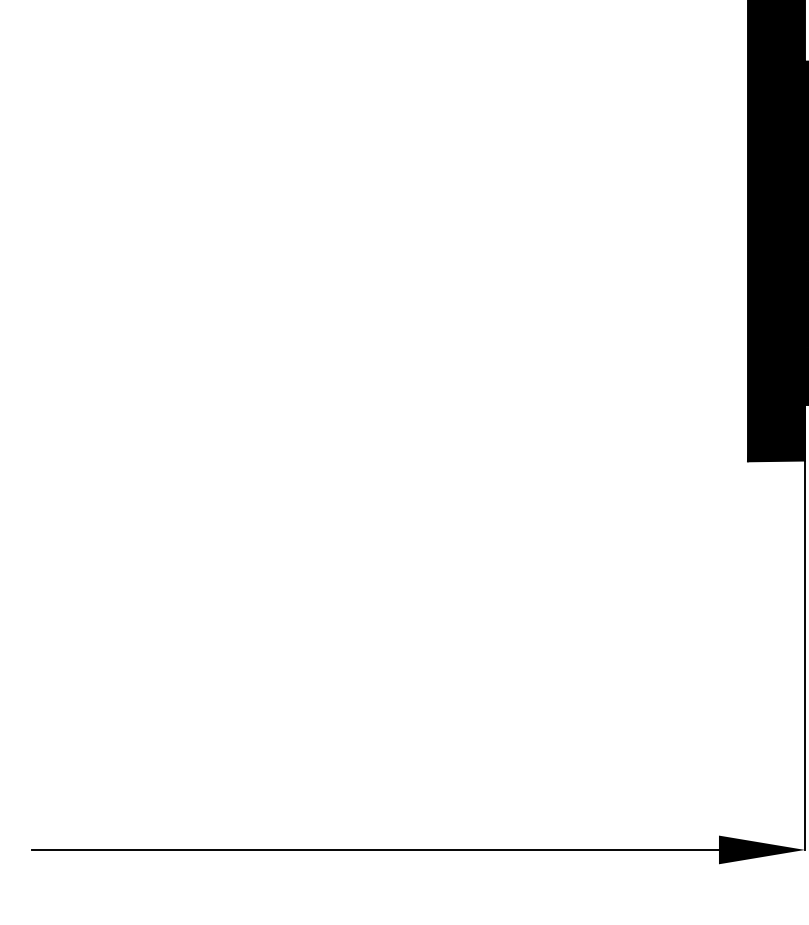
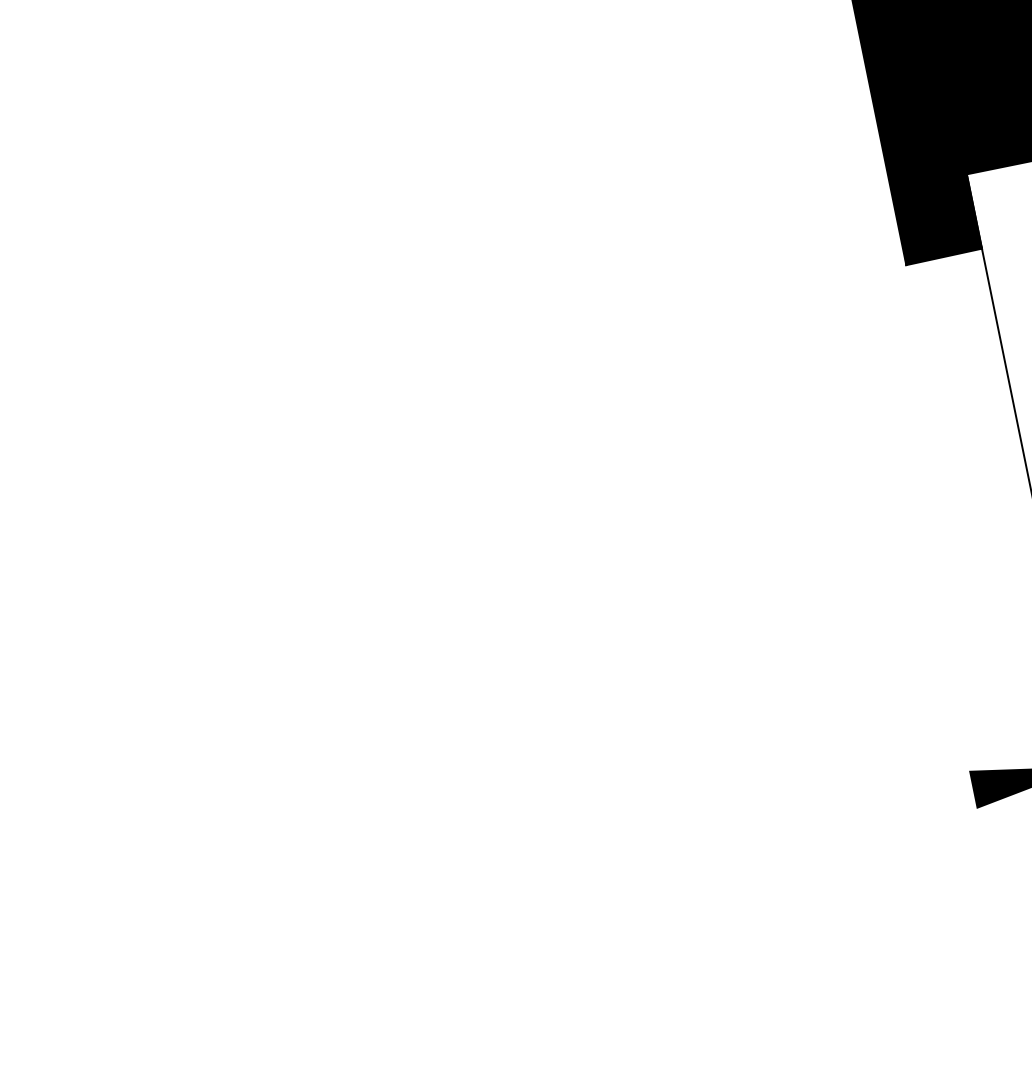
line: (375, 849) -> (515, 882), removed

